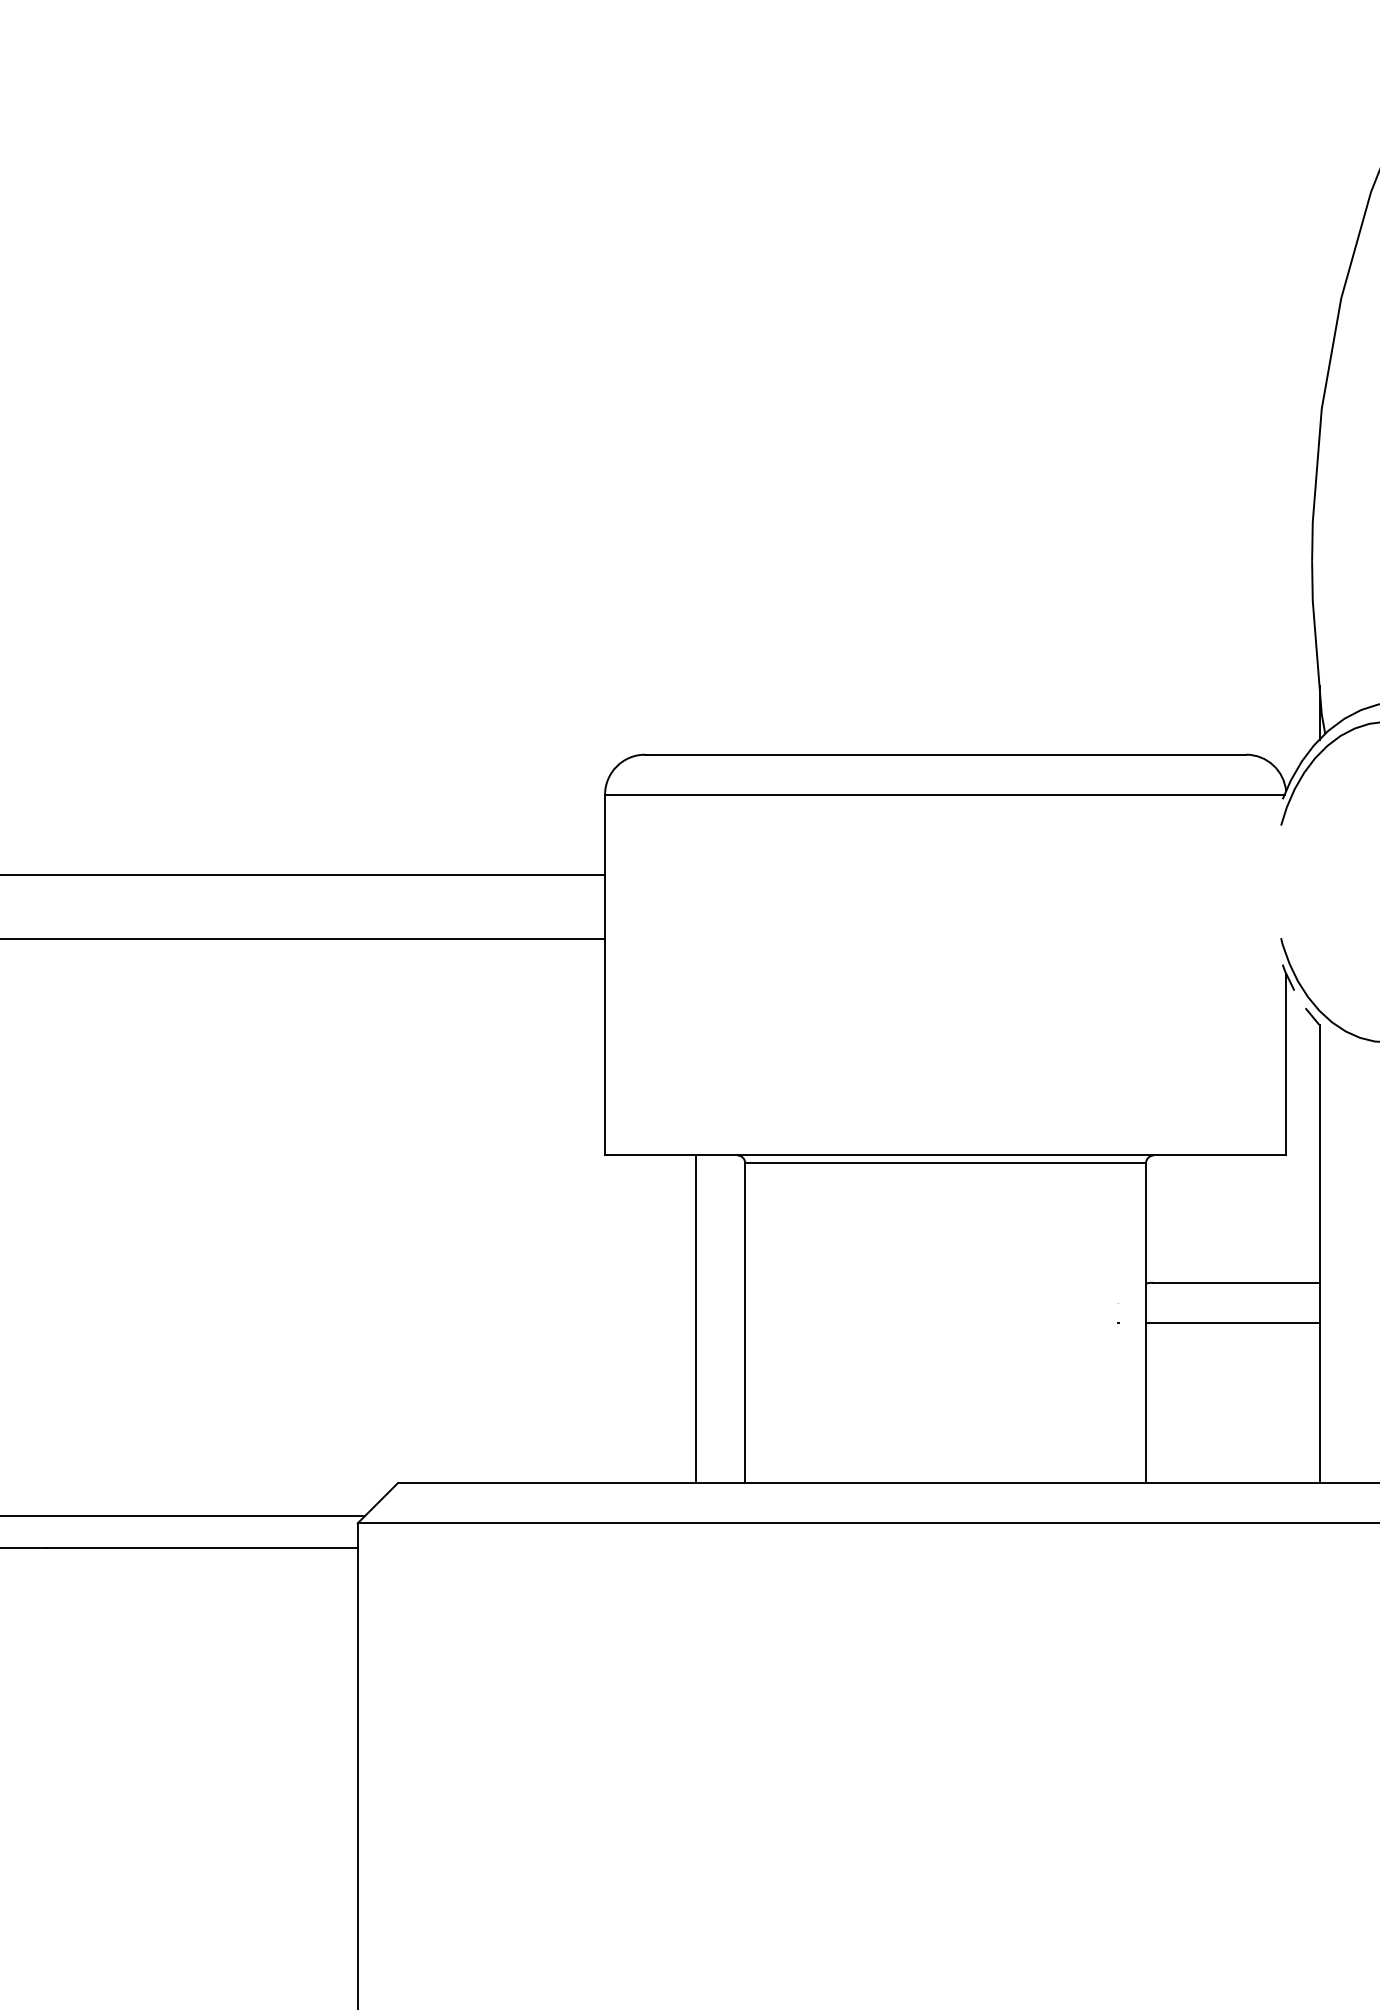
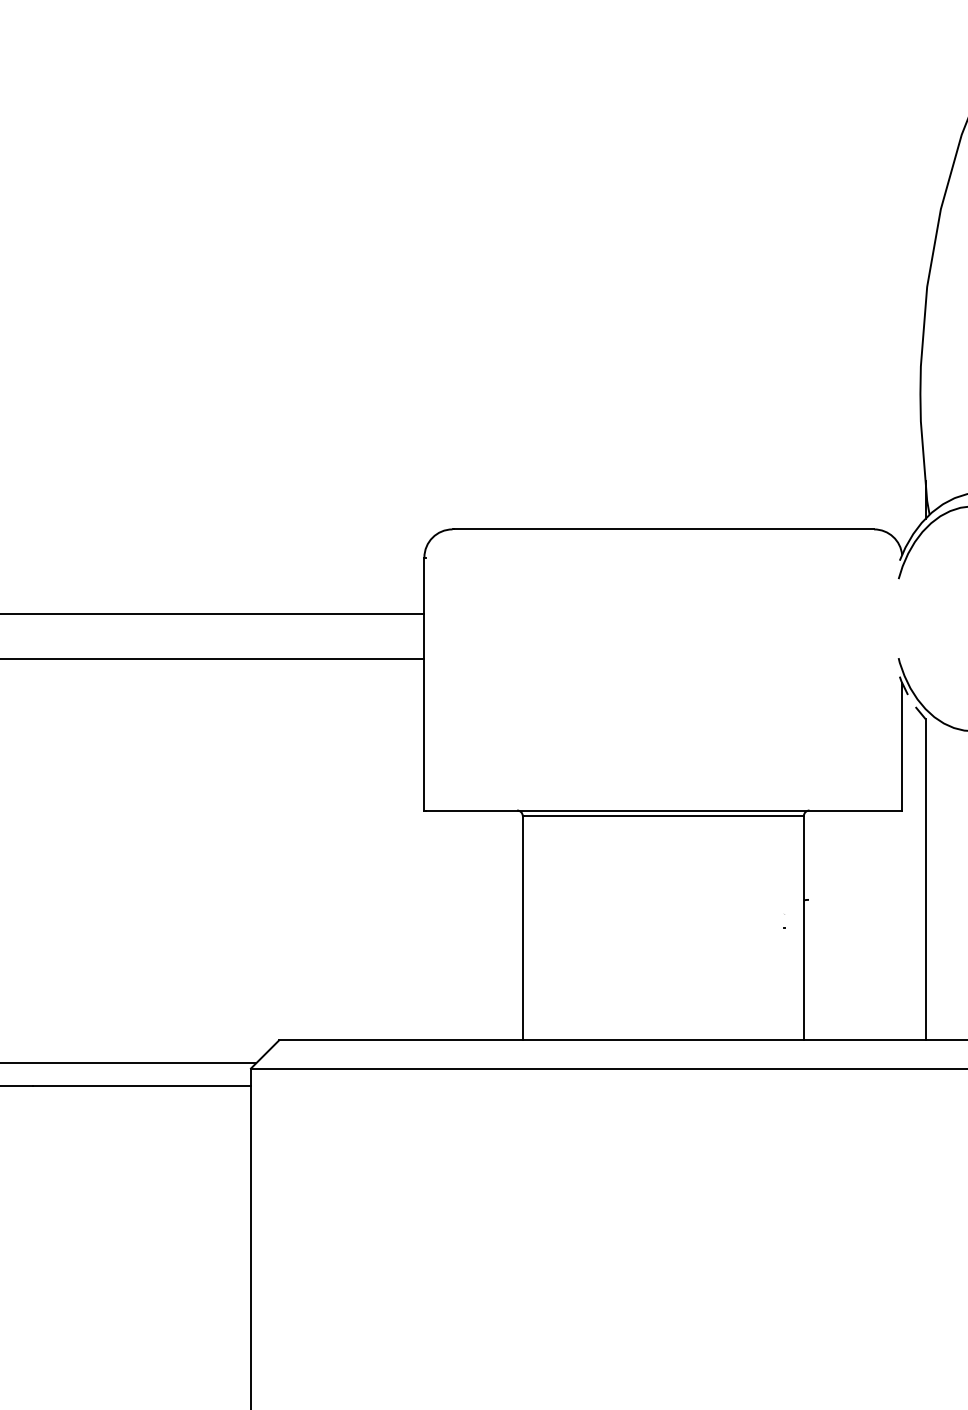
line: (945, 794) -> (663, 557), removed
line: (1236, 1282) -> (867, 899), removed
line: (695, 1319) -> (487, 925), removed
line: (1232, 1322) -> (864, 927), removed

